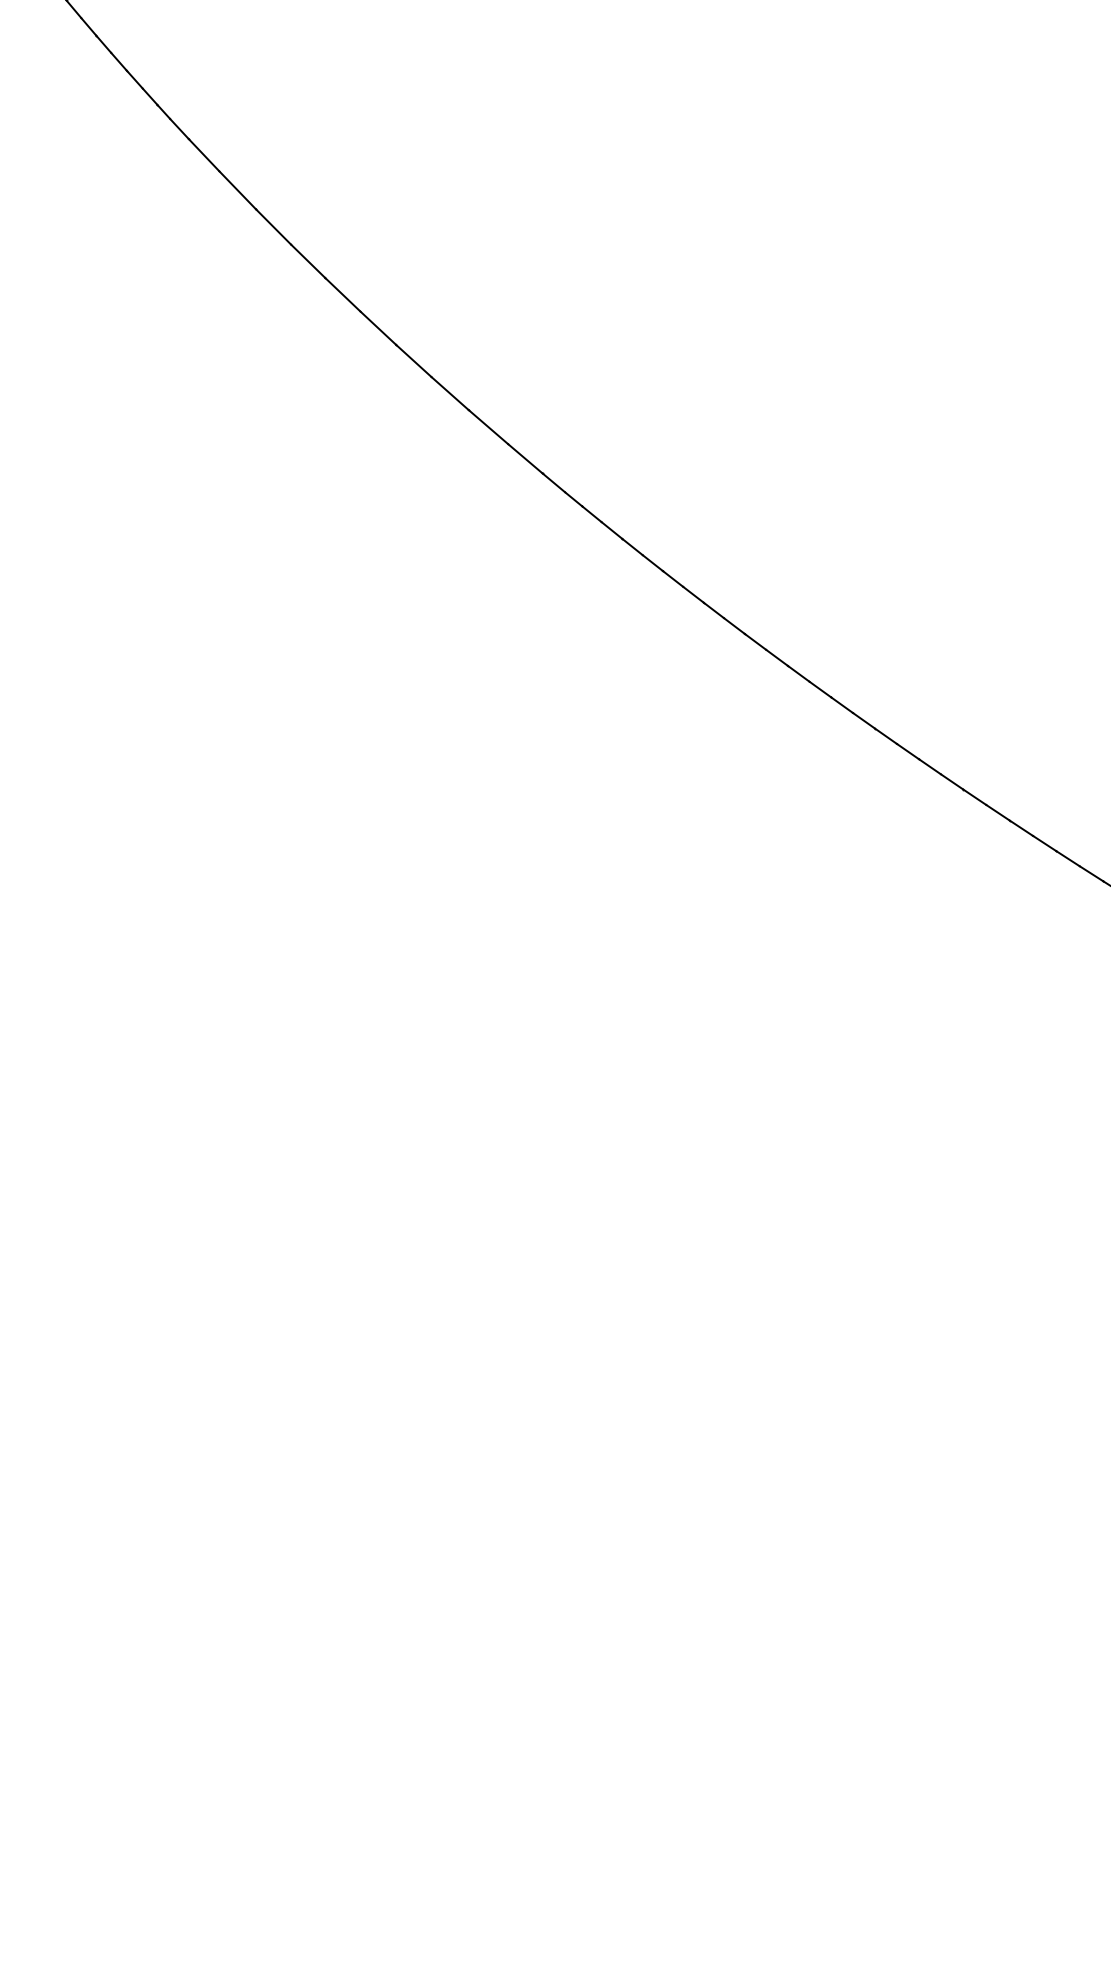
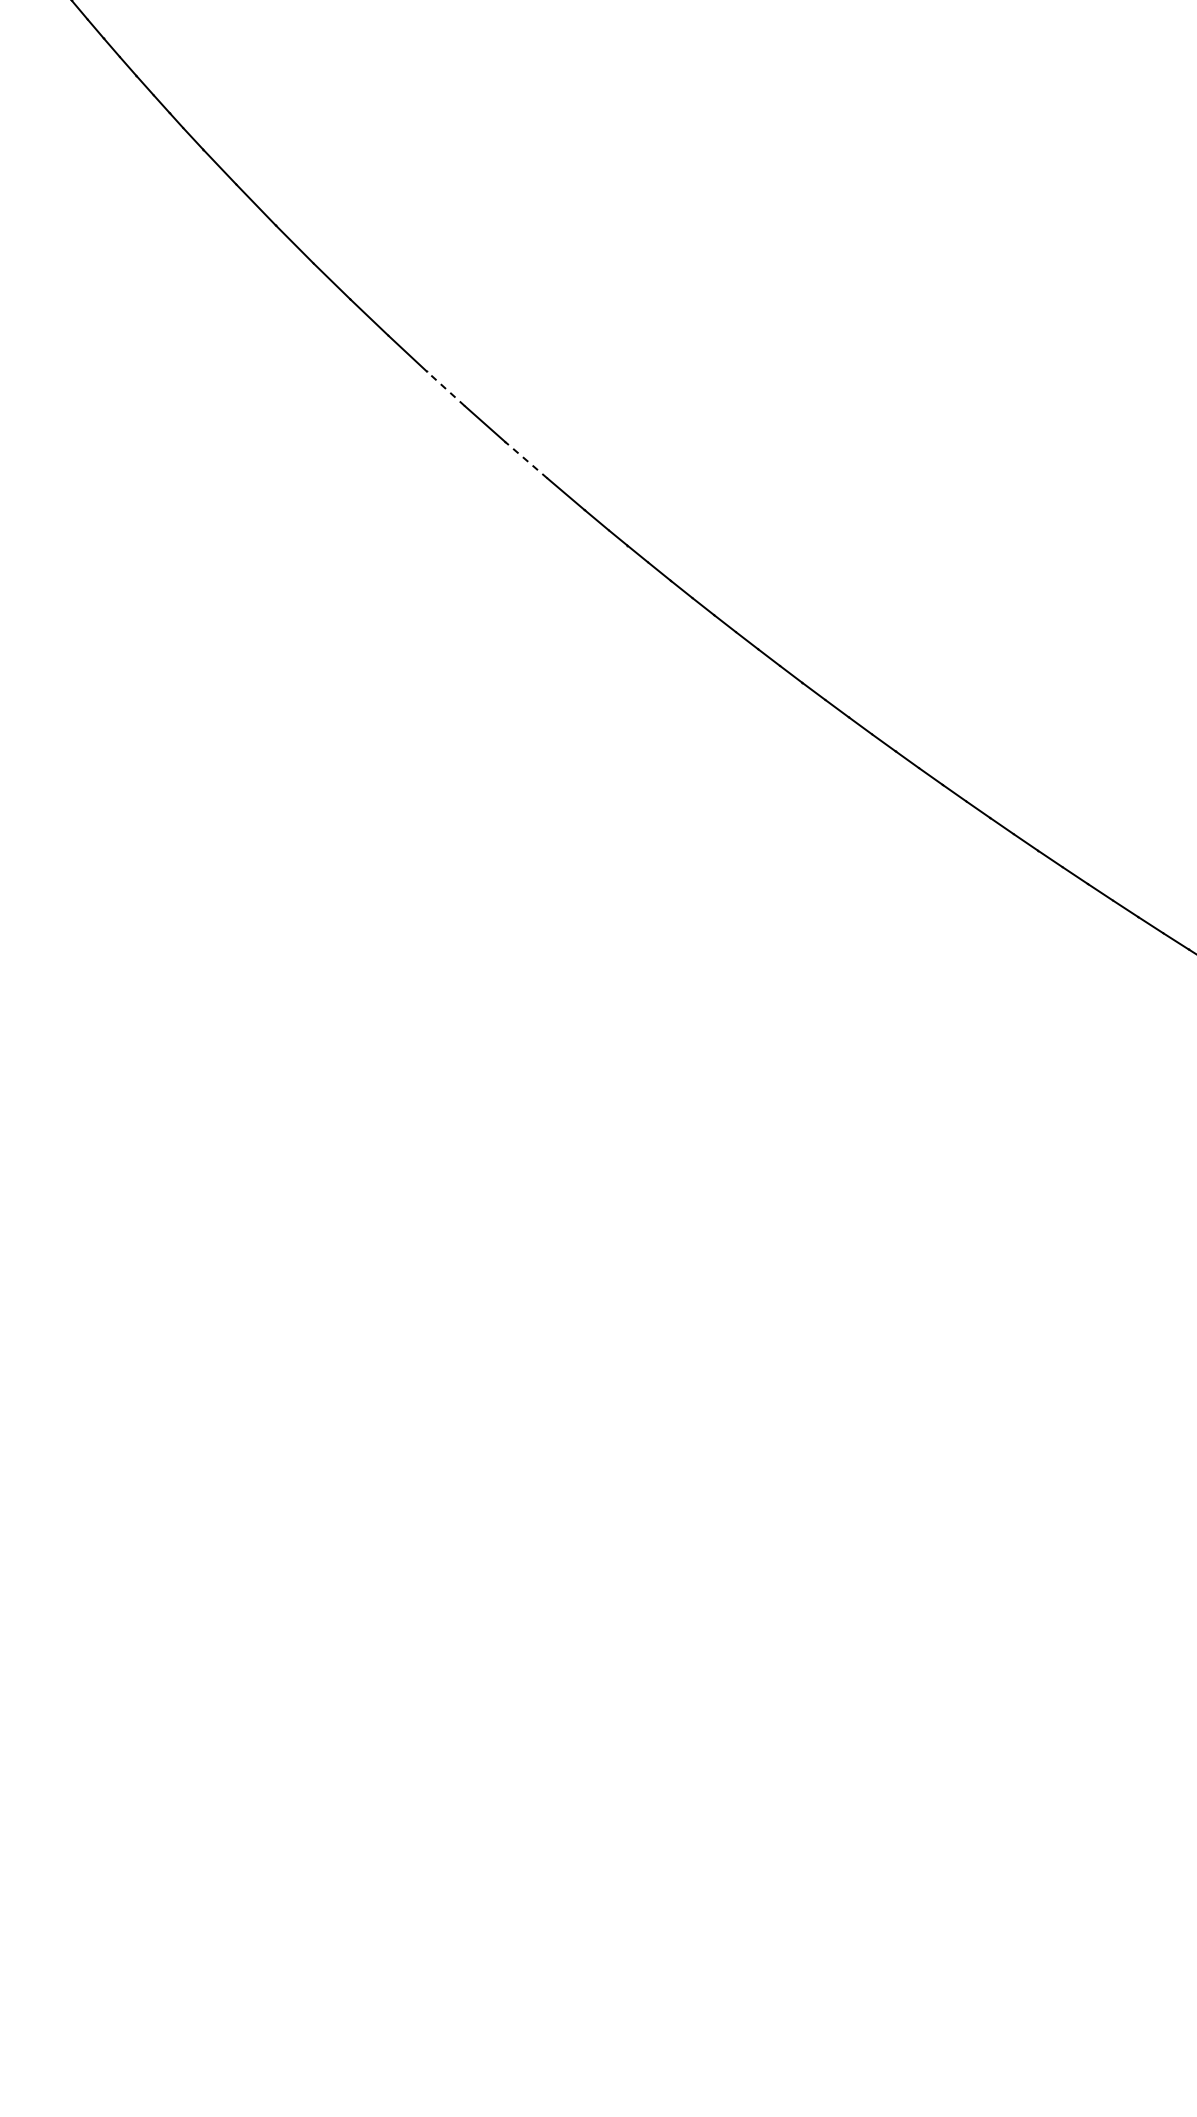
line: (413, 360) -> (445, 388), solid -> dashed
line: (487, 426) -> (525, 459), solid -> dashed

